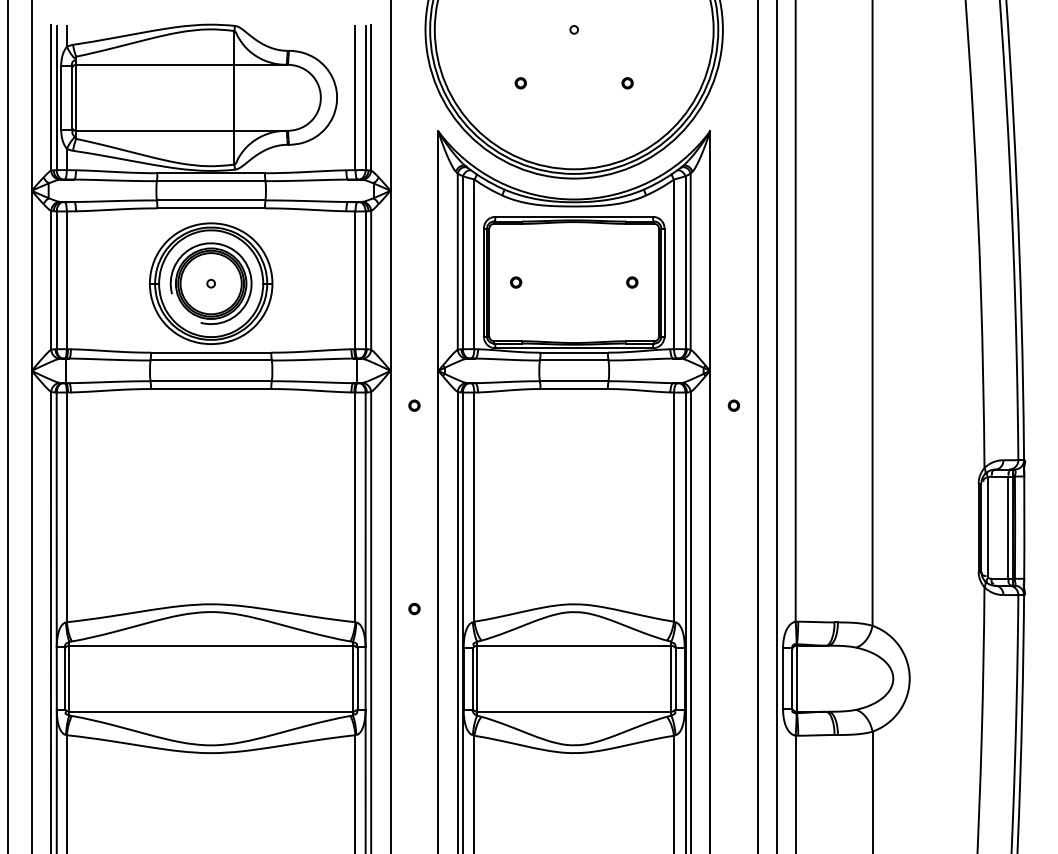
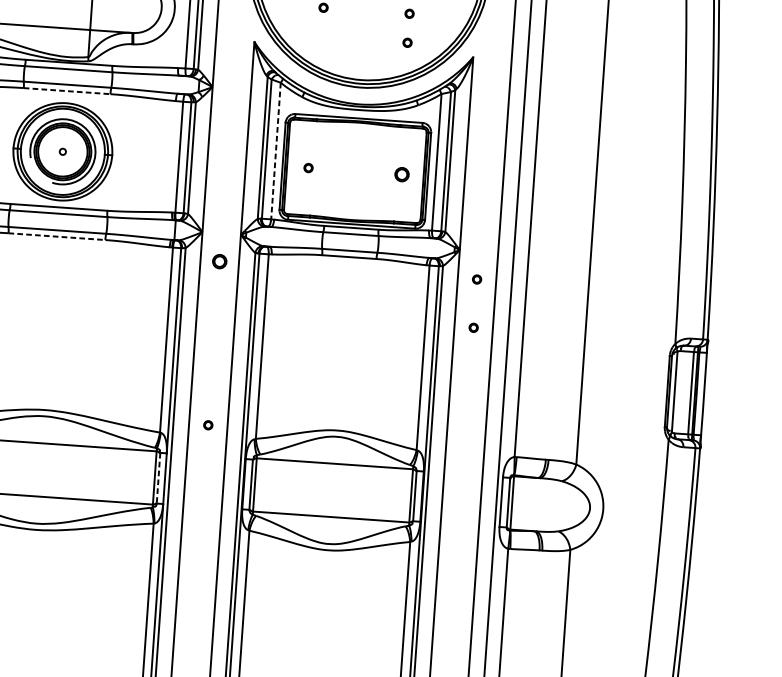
part: (627, 119) -> (407, 43), added
line: (211, 208) -> (67, 91), solid -> dashed
line: (474, 264) -> (276, 151), solid -> dashed
part: (632, 282) -> (402, 174), size x1.6
line: (211, 389) -> (57, 237), solid -> dashed
part: (414, 405) -> (219, 261), size x1.6
part: (733, 465) -> (473, 327), added
line: (357, 679) -> (158, 478), solid -> dashed

